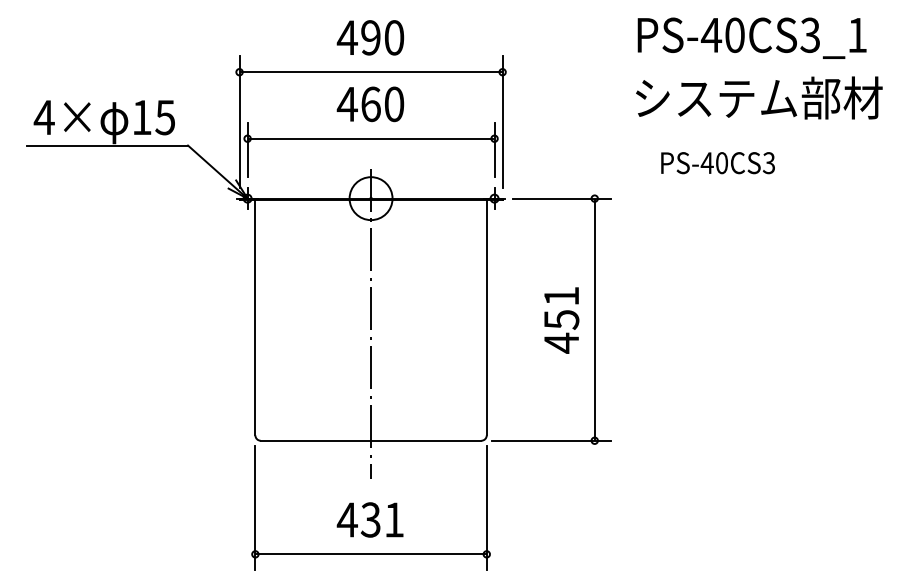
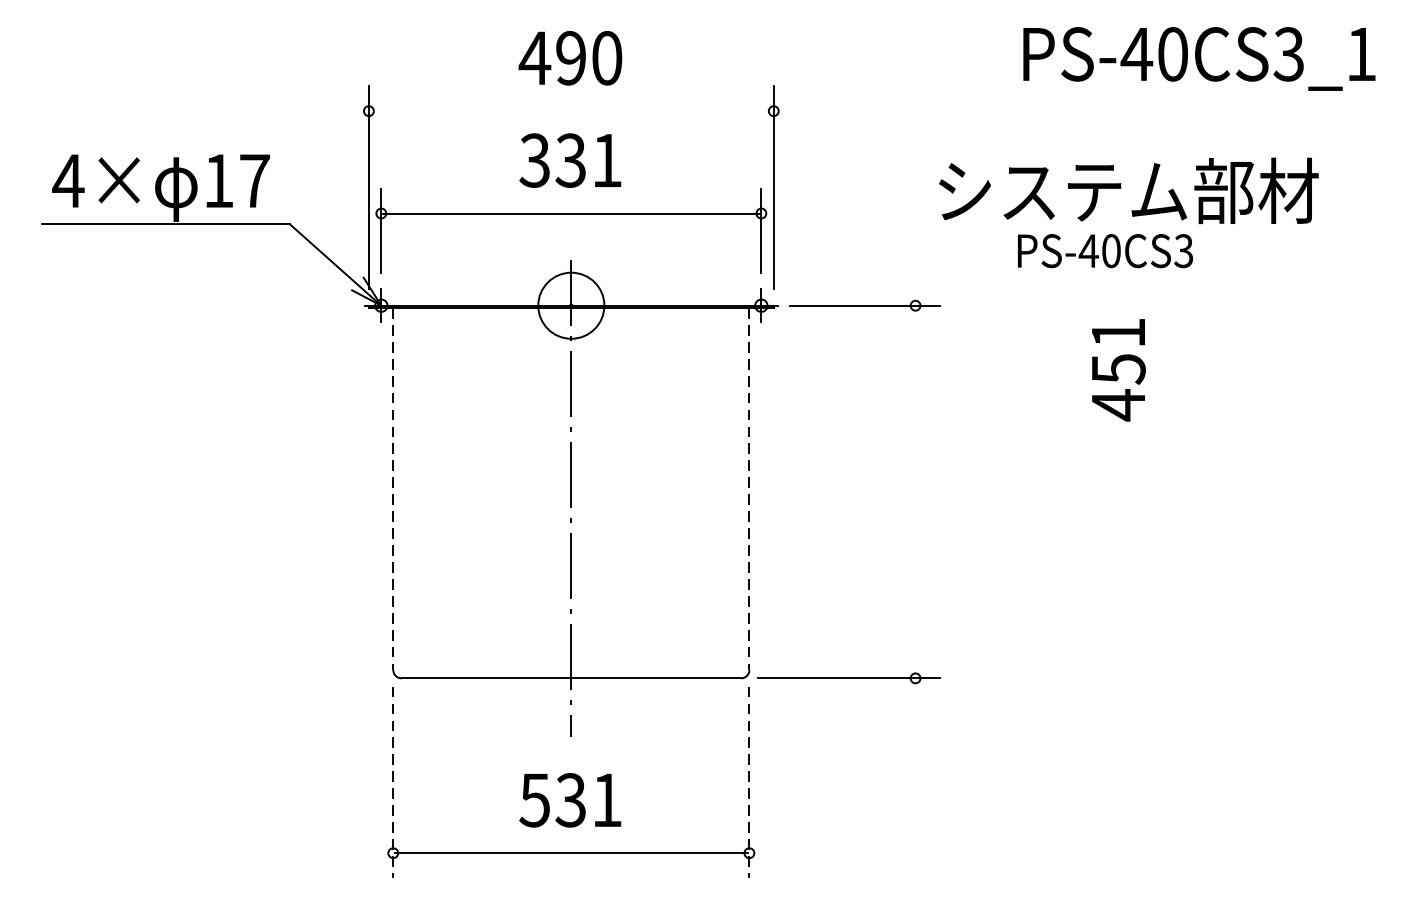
text: (751, 37) -> (1198, 57), moved
line: (370, 72) -> (570, 111), removed
text: (759, 97) -> (1129, 190), moved
text: (370, 104) -> (570, 160), 460 -> 331
text: (165, 117) -> (254, 180), 15 -> 17
line: (255, 317) -> (393, 488), solid -> dashed
line: (486, 317) -> (748, 488), solid -> dashed
line: (594, 319) -> (915, 491), removed
text: (561, 320) -> (1118, 370), moved
line: (255, 508) -> (393, 782), solid -> dashed
line: (486, 508) -> (748, 782), solid -> dashed
text: (346, 519) -> (533, 799), 431 -> 531

